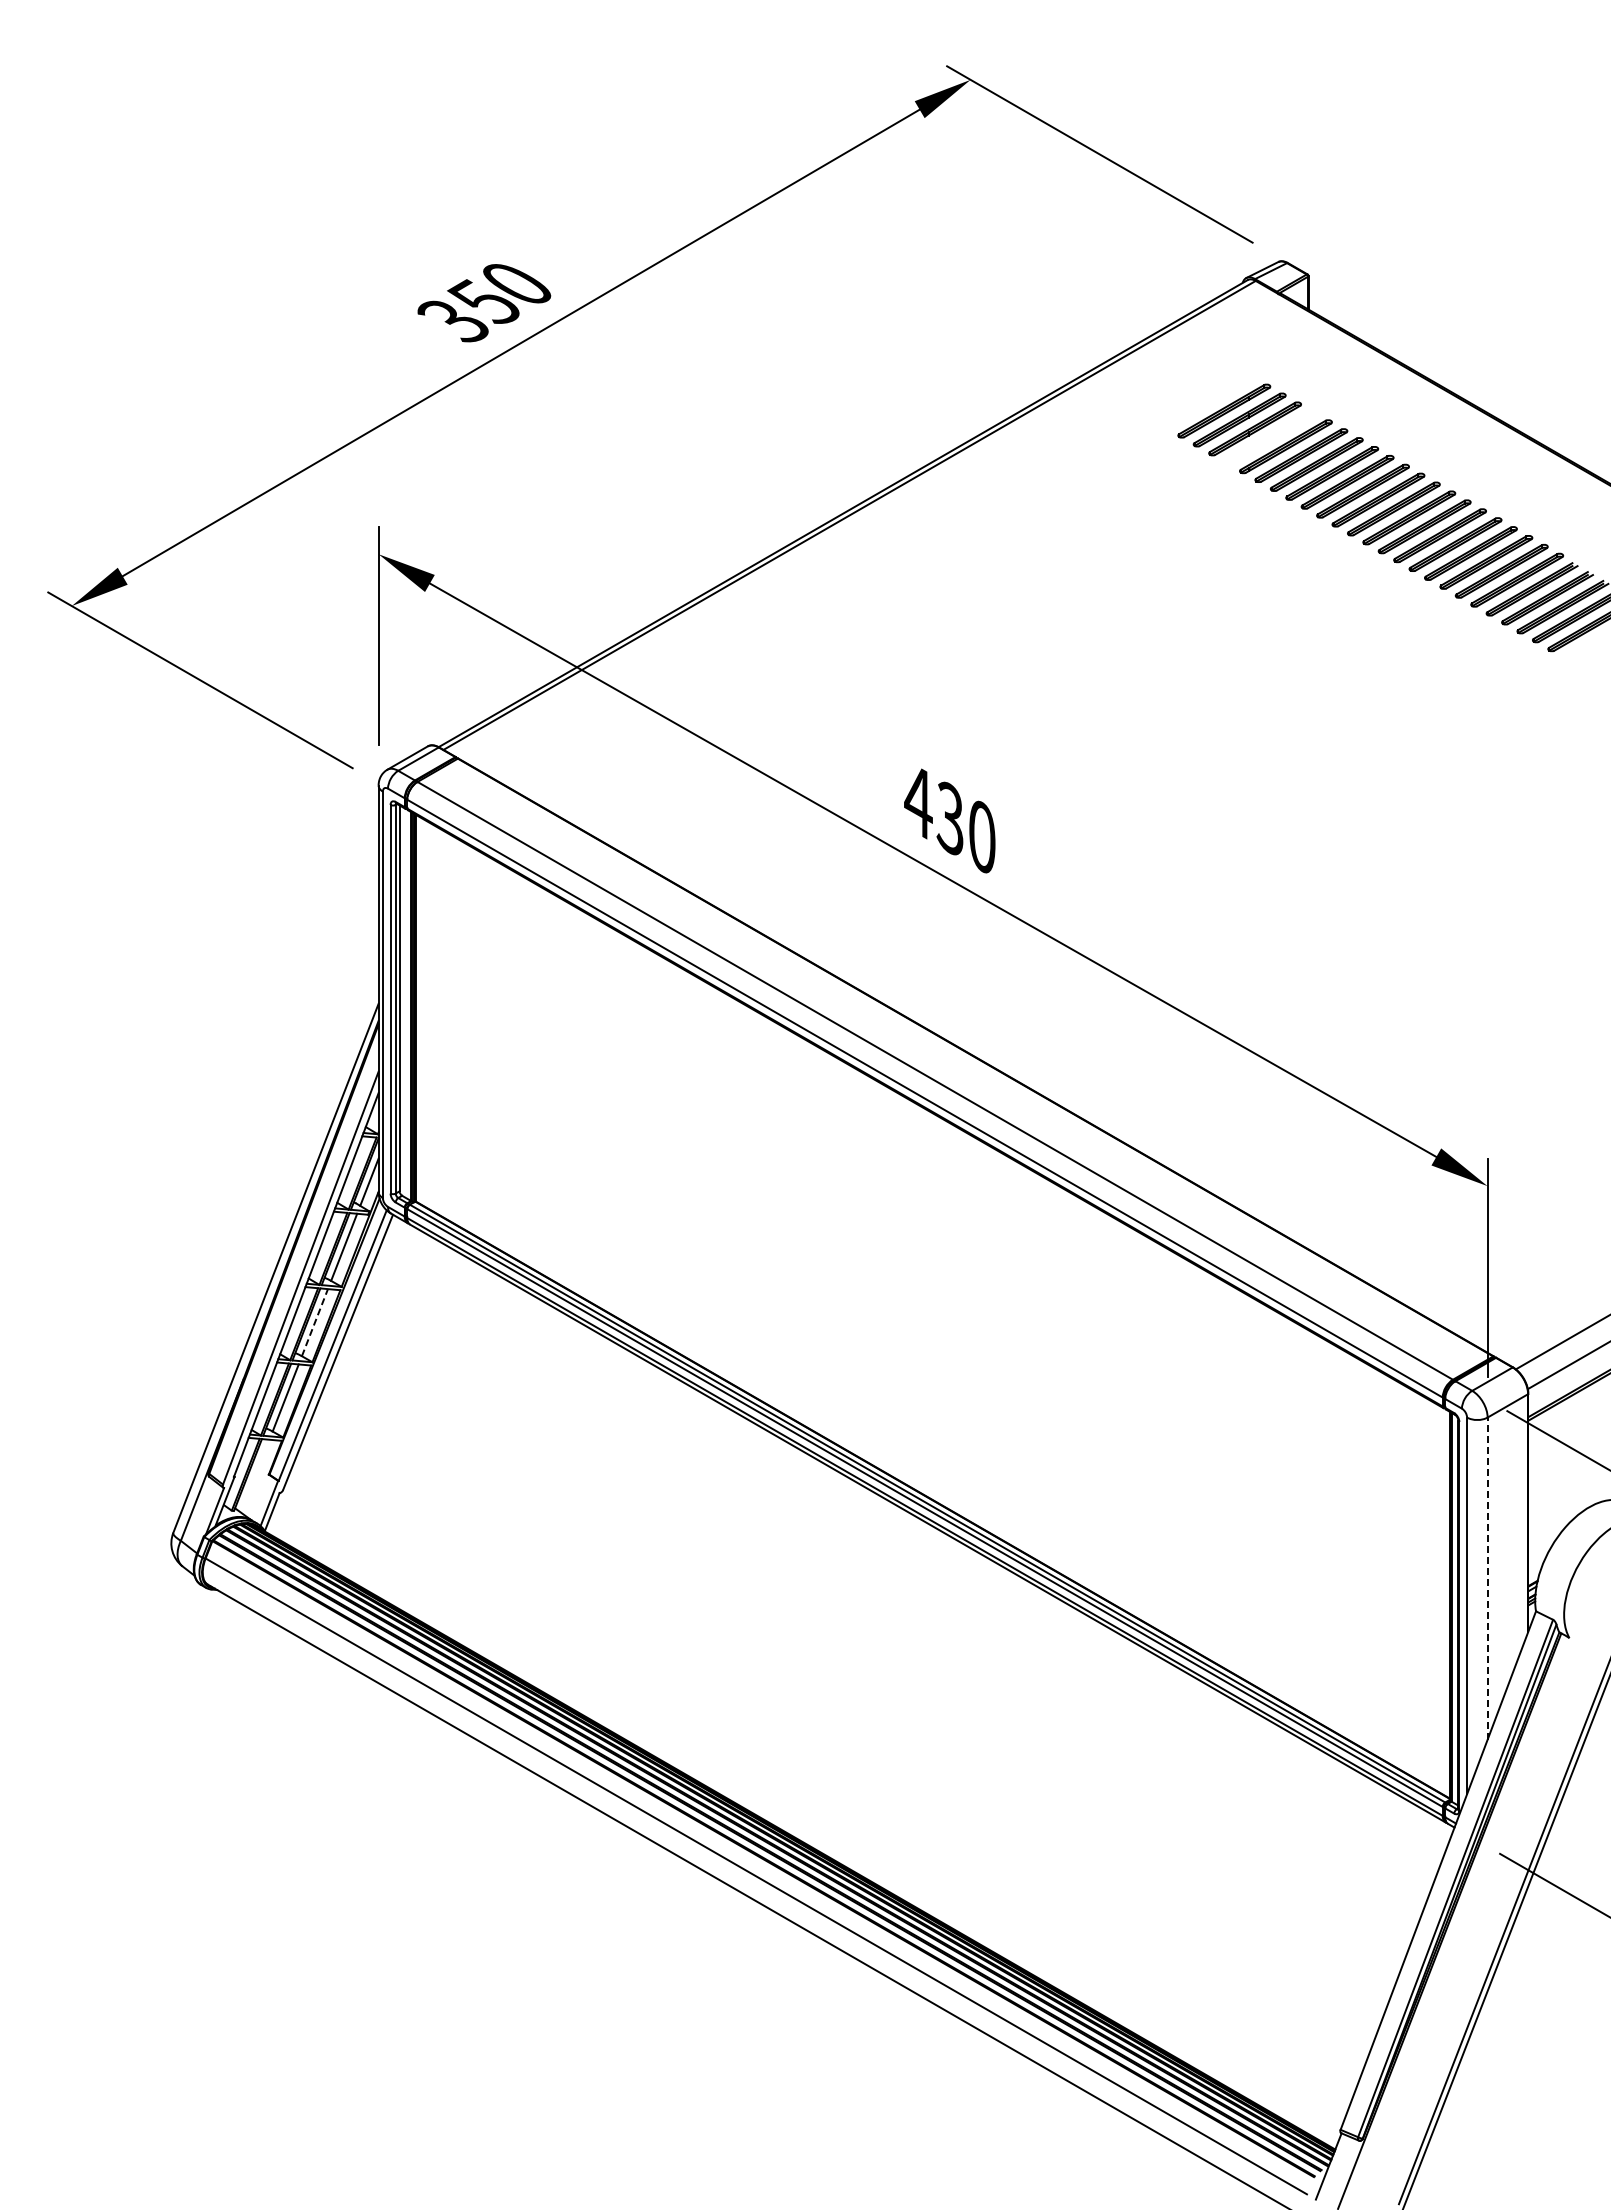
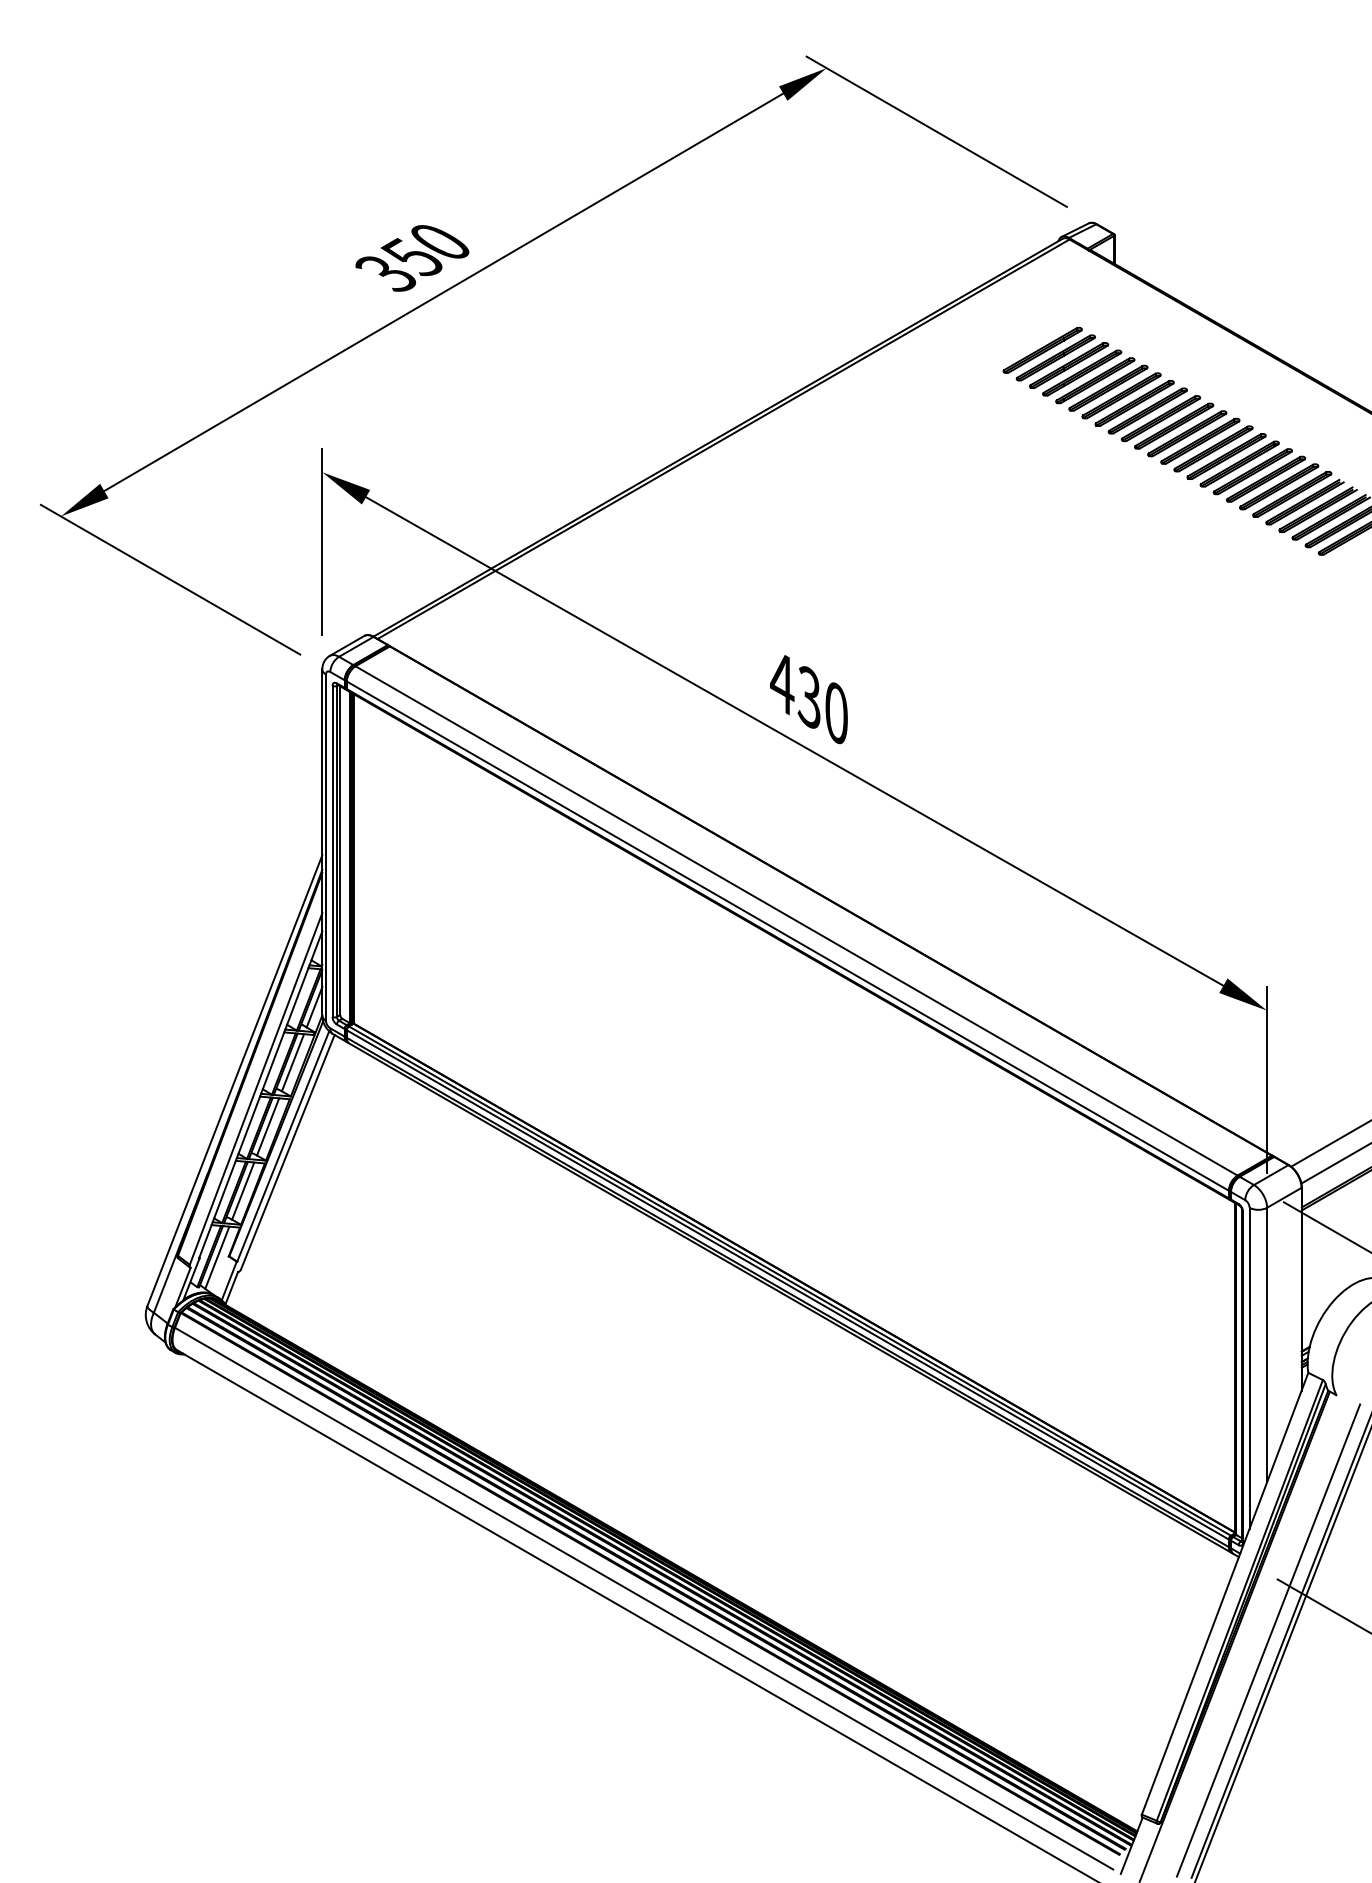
part: (1270, 437) -> (1082, 372), added
line: (315, 1322) -> (268, 1126), dashed -> solid
line: (255, 1475) -> (217, 1257), added
line: (1487, 1578) -> (1266, 1344), dashed -> solid
line: (1488, 1925) -> (1267, 1640), added

